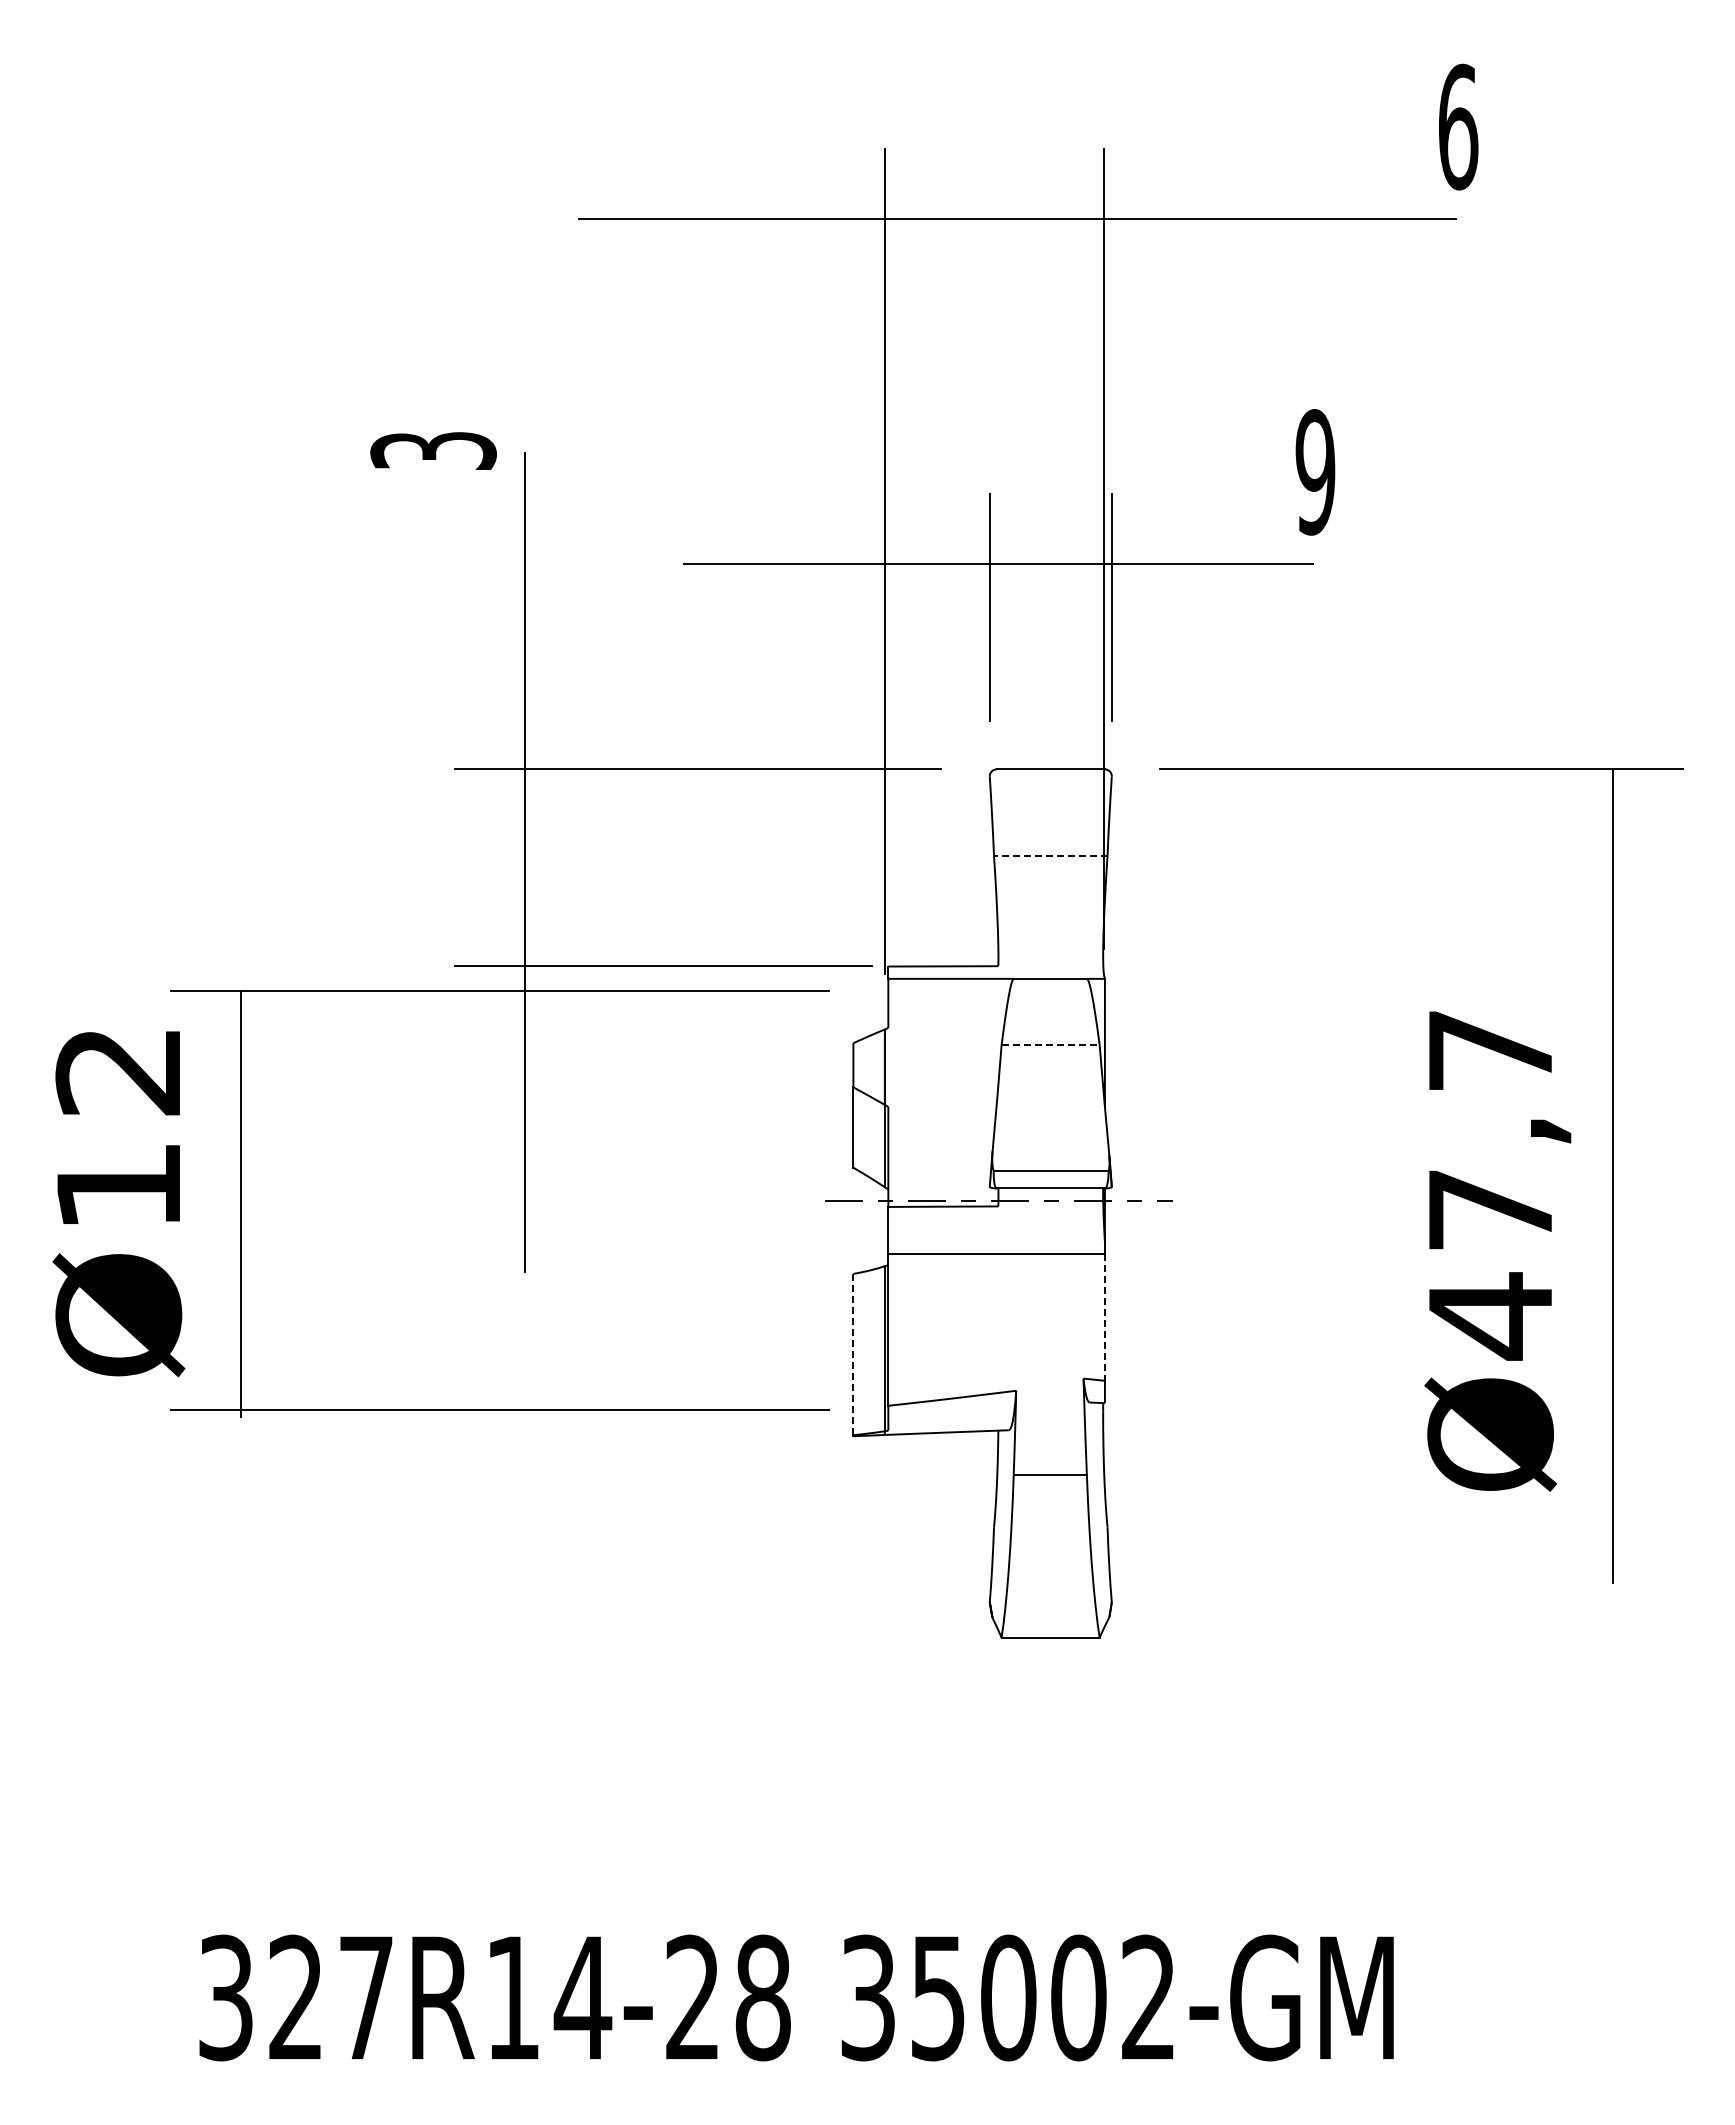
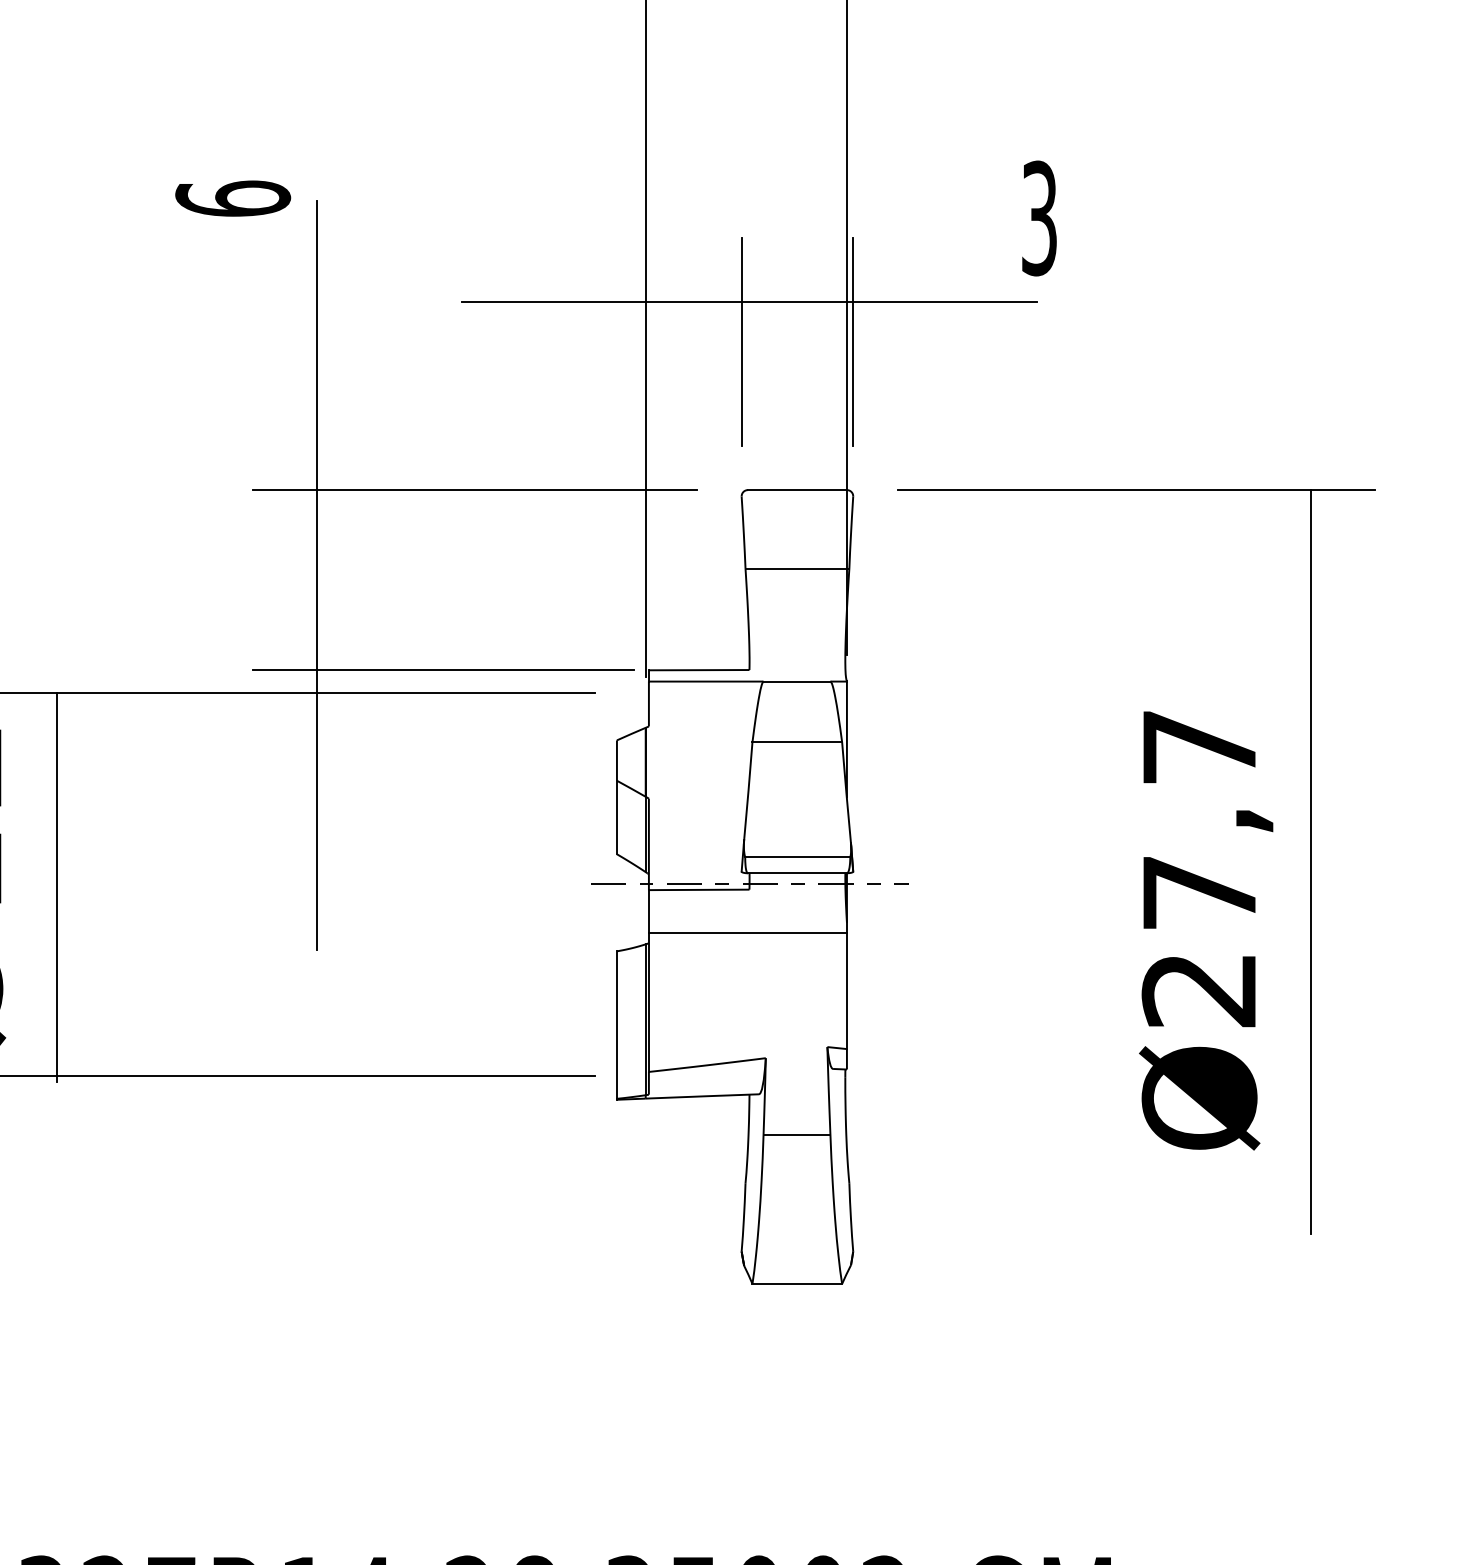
text: (433, 450) -> (233, 198), 3 -> 6
text: (1315, 472) -> (1039, 218), 9 -> 3
line: (1050, 855) -> (797, 568), dashed -> solid
line: (1051, 1045) -> (798, 742), dashed -> solid
text: (1489, 1316) -> (1198, 990), Ø47,7 -> Ø27,7
line: (1104, 1317) -> (846, 991), dashed -> solid
line: (853, 1354) -> (617, 1025), dashed -> solid

